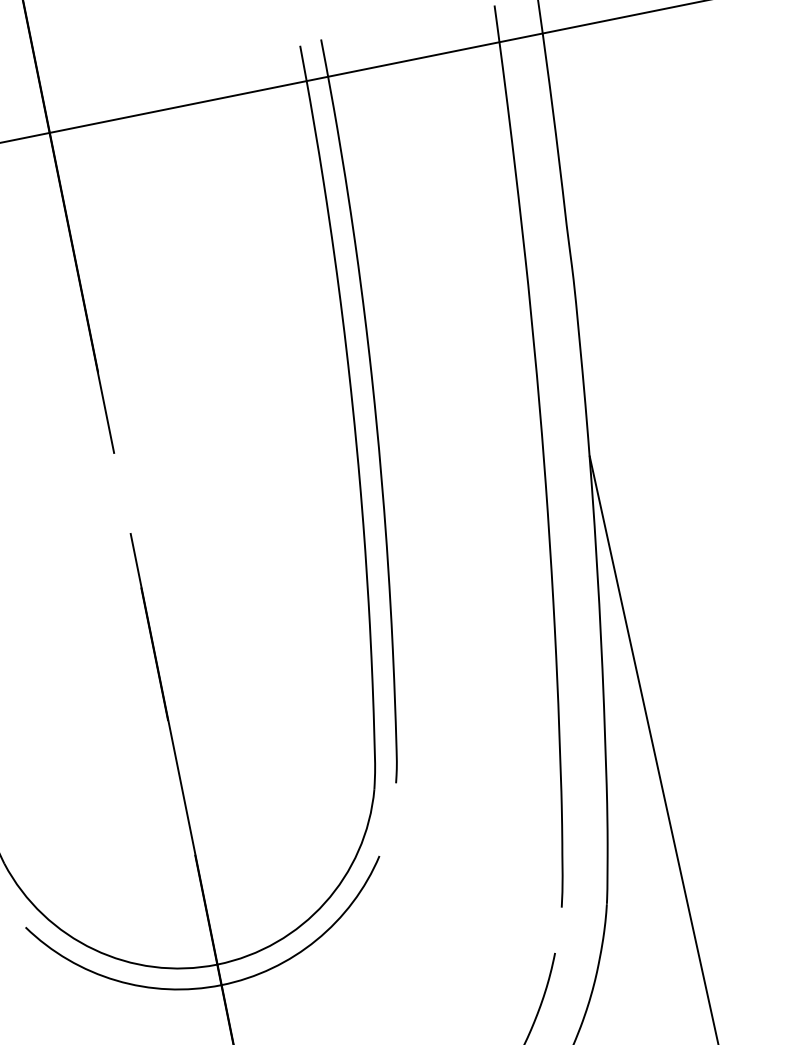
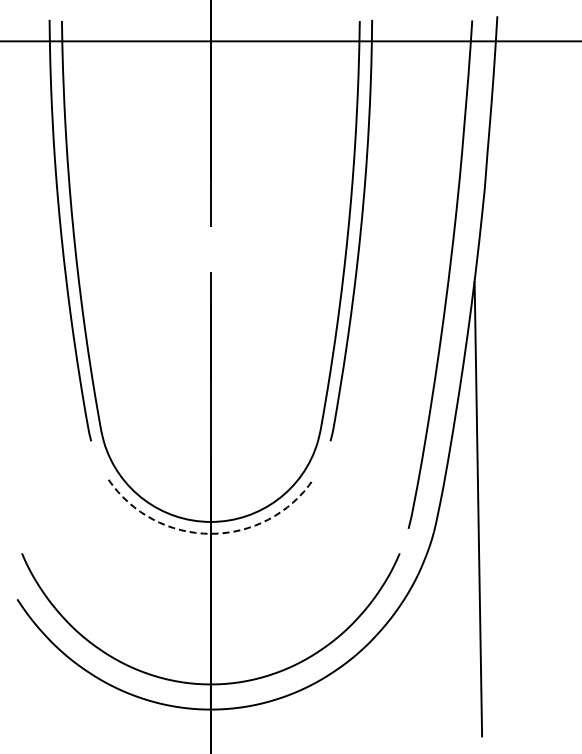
arc: (220, 984) -> (210, 533), solid -> dashed

